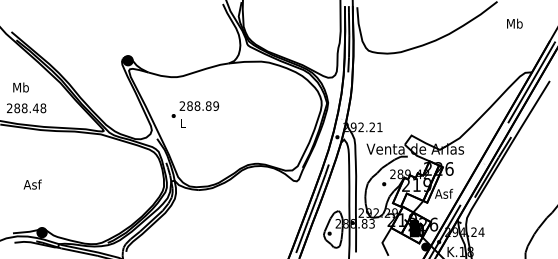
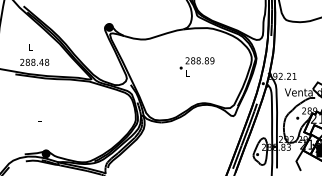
text: (20, 87) -> (30, 47), Mb -> L
text: (194, 114) -> (196, 66), moved
text: (32, 184) -> (39, 118), Asf -> L

